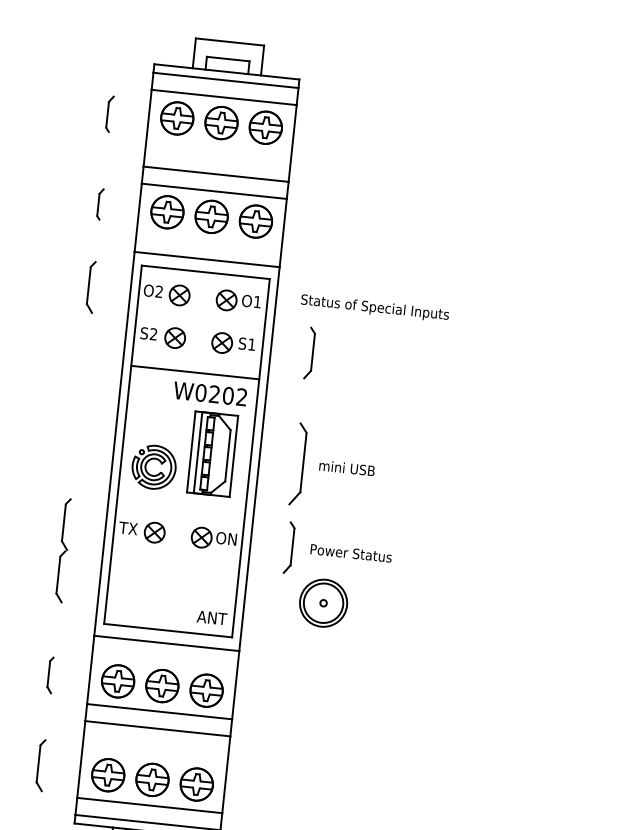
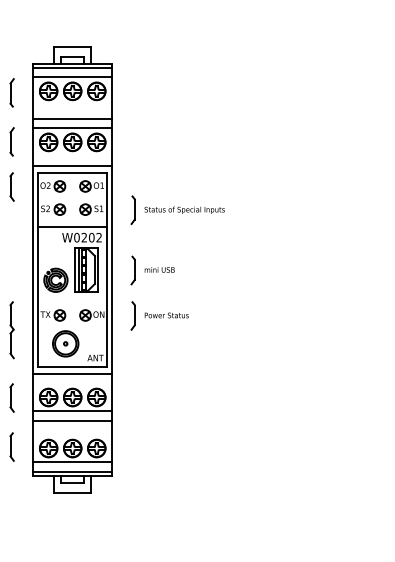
part: (108, 113) -> (11, 92), size x1.43
part: (99, 203) -> (11, 141), size x1.67
text: (374, 306) -> (184, 209), moved
part: (296, 464) -> (132, 270), size x0.62
part: (323, 602) -> (65, 343), moved
part: (49, 674) -> (11, 397), size x1.43

